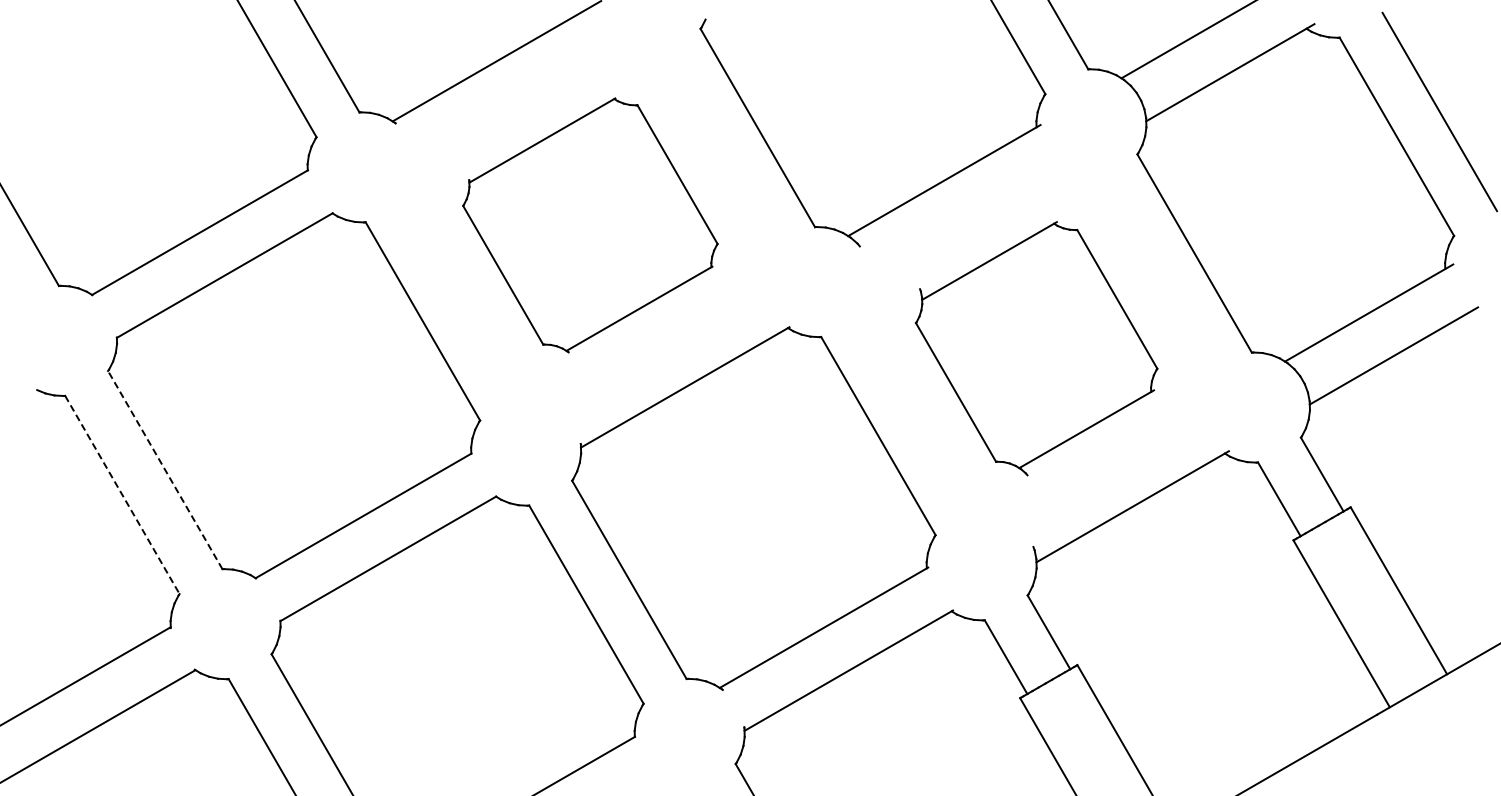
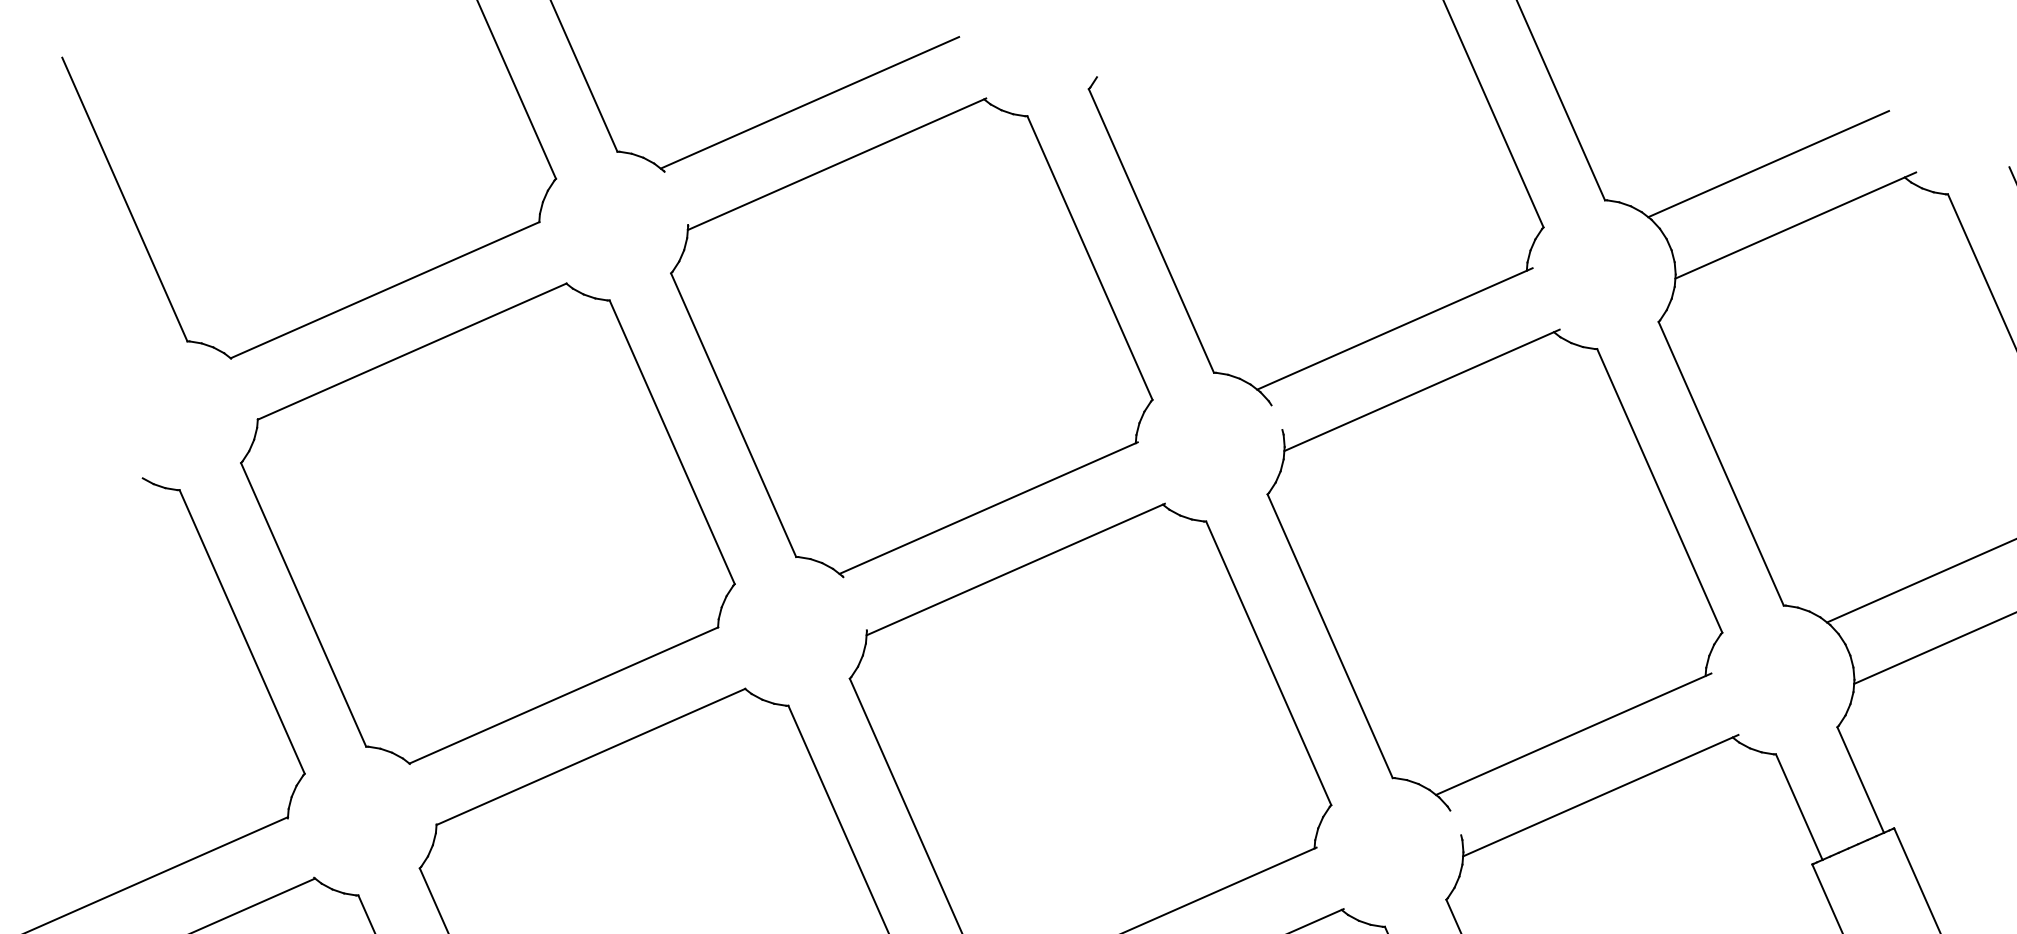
part: (590, 225) -> (911, 337), size x1.43
part: (1036, 348) -> (1494, 568), size x1.43
line: (165, 469) -> (303, 604), dashed -> solid
line: (122, 495) -> (242, 632), dashed -> solid

